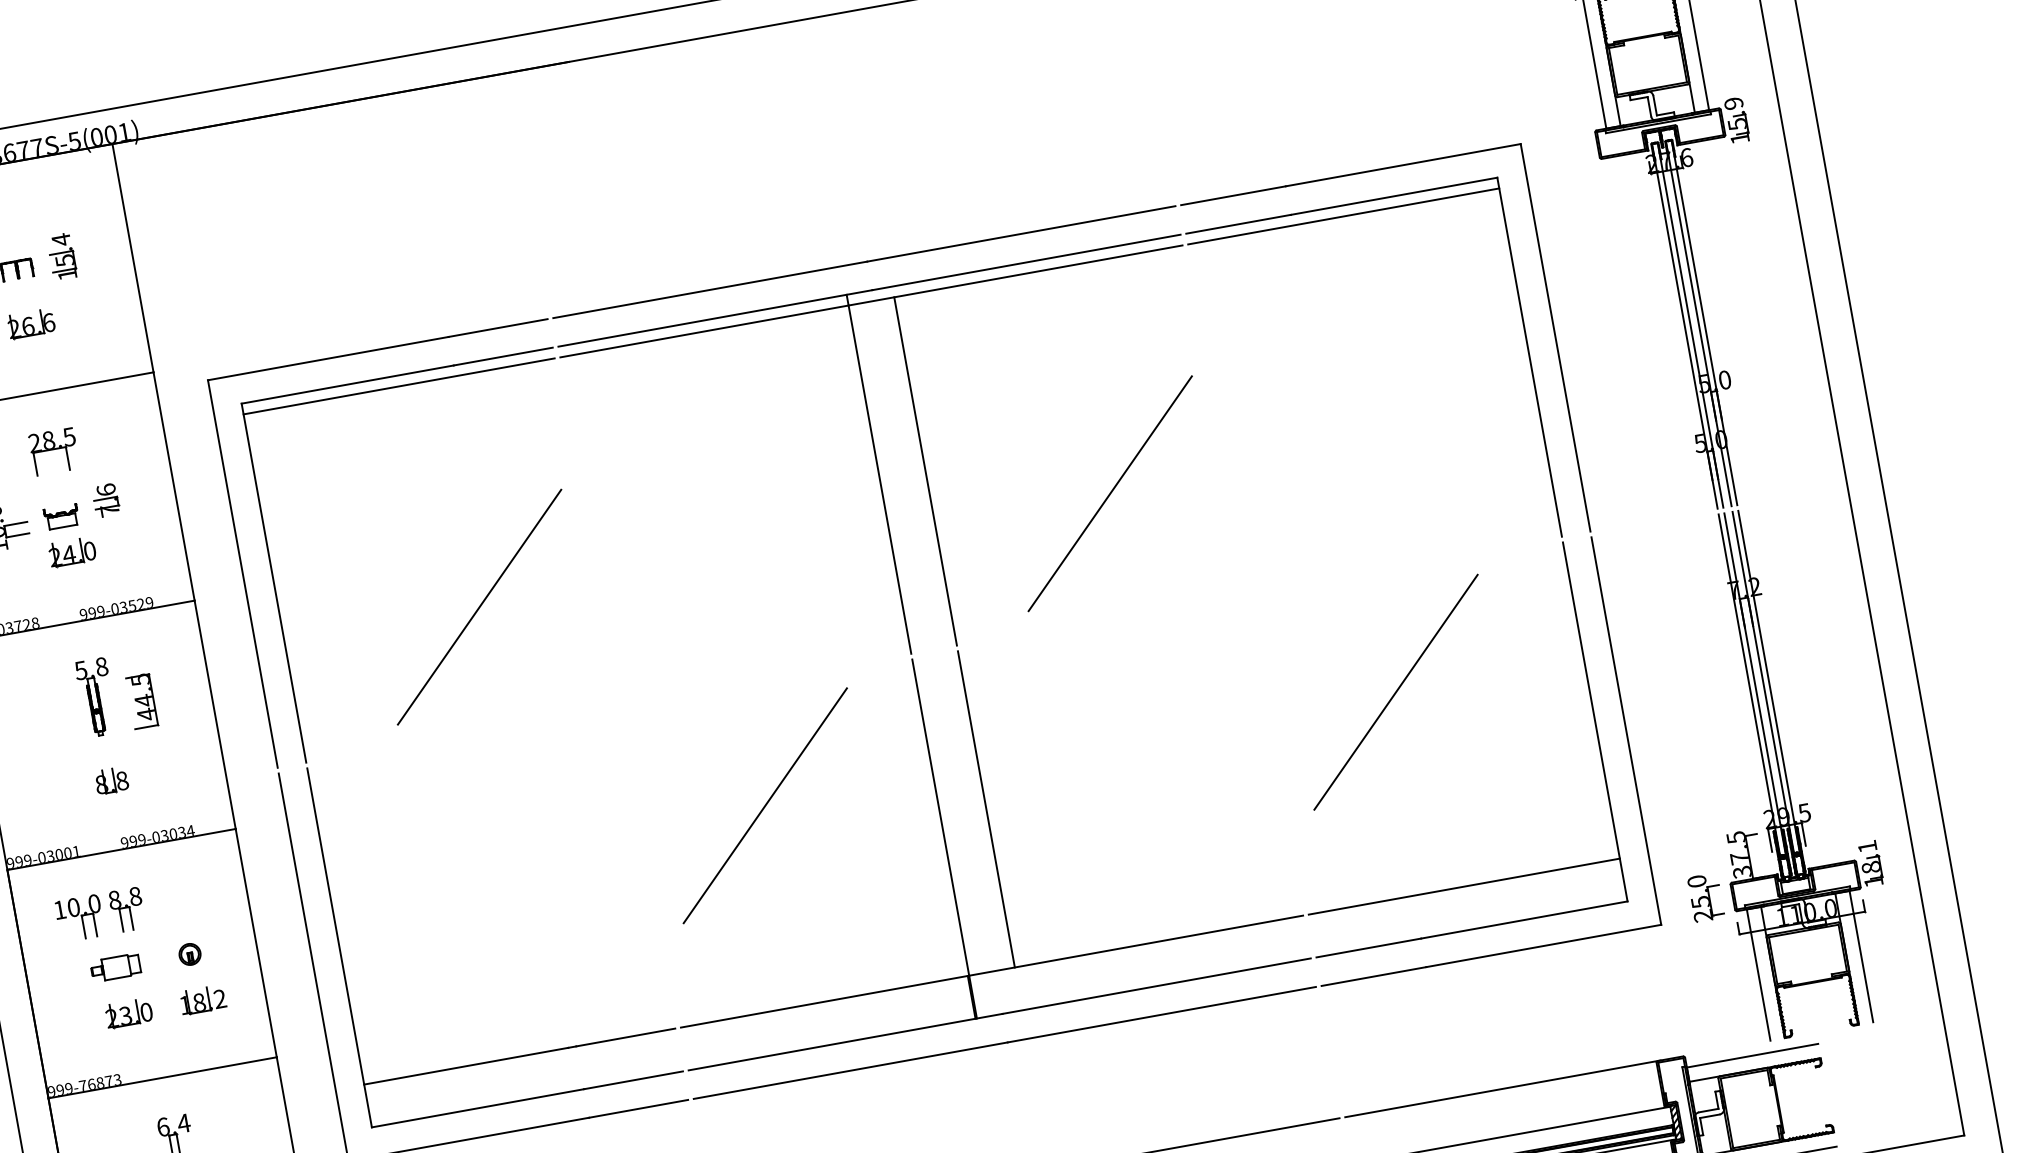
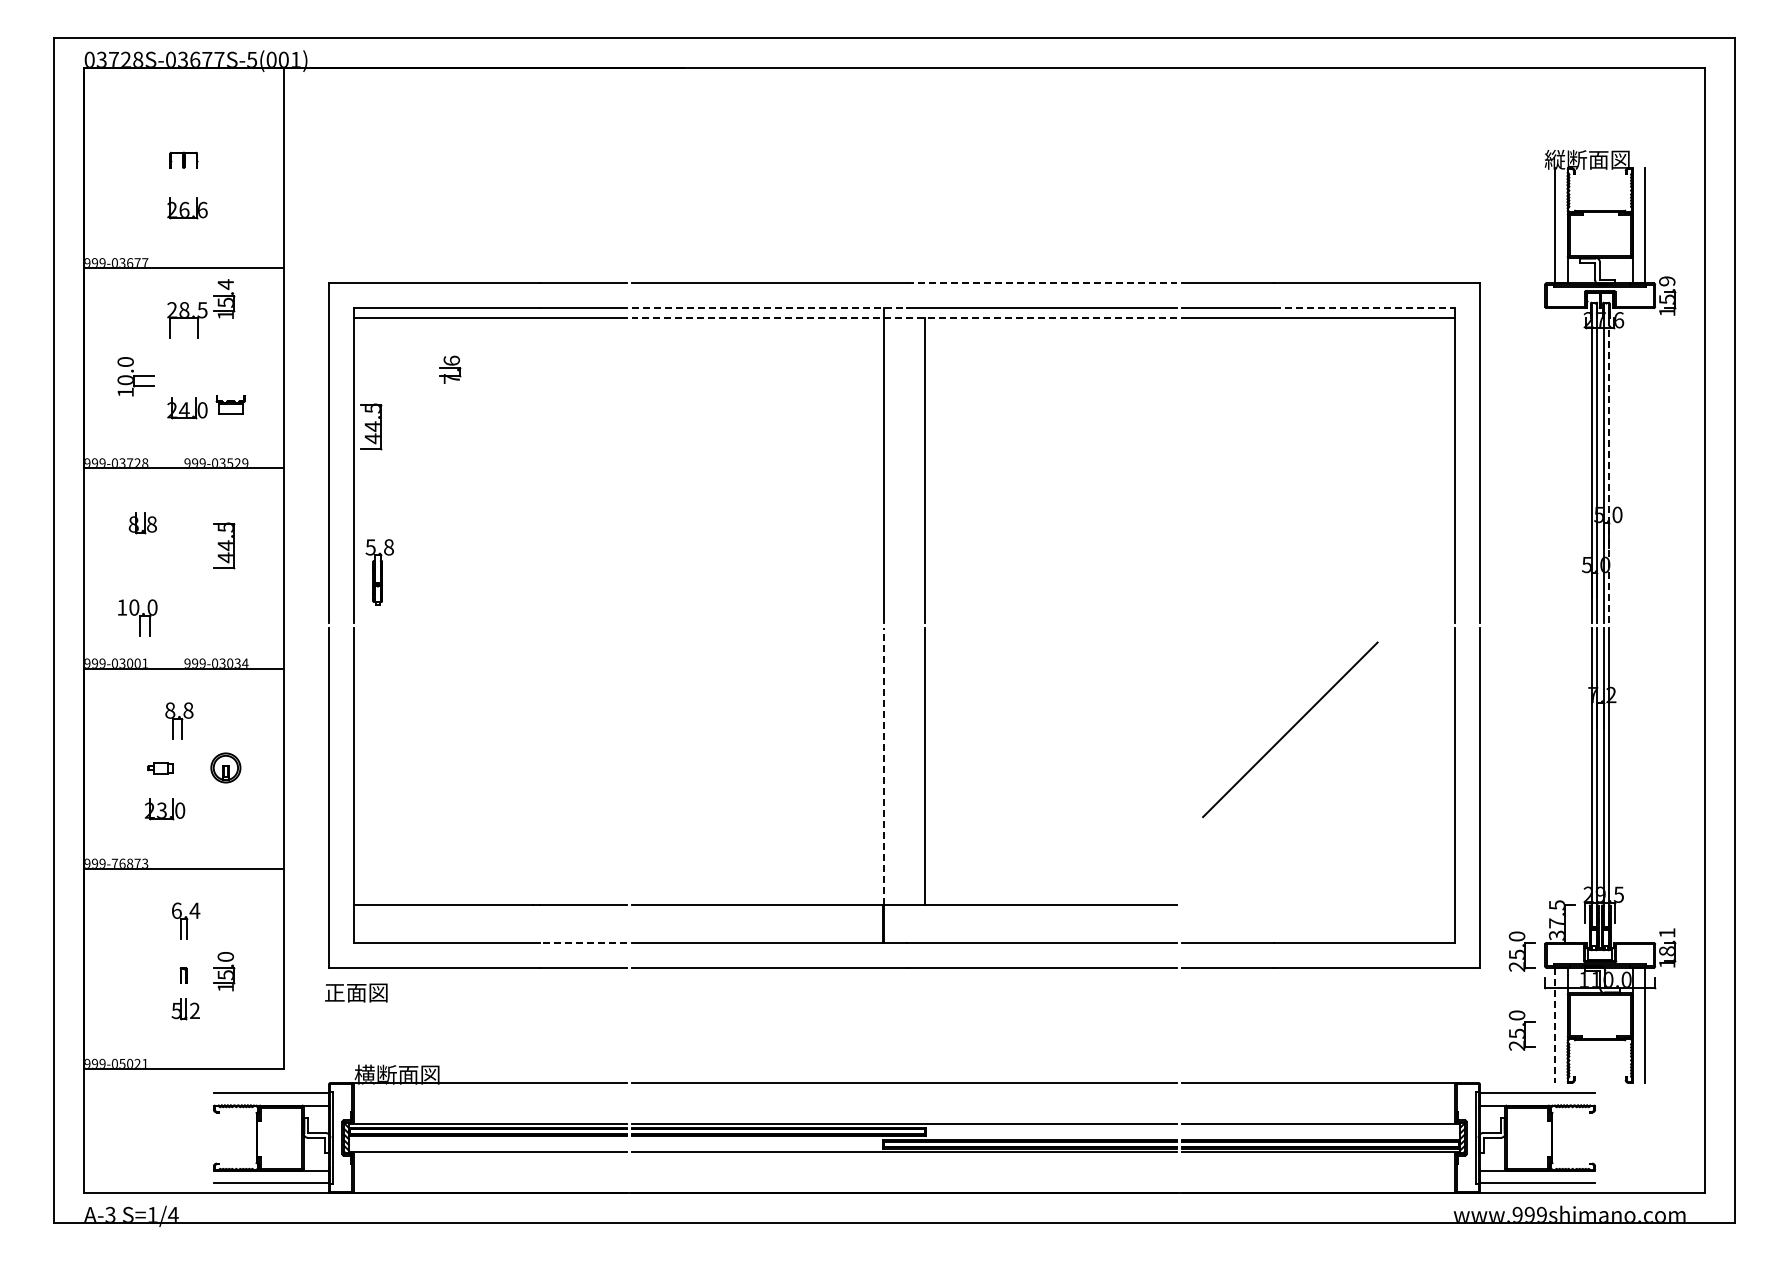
line: (1395, 196) -> (1365, 308), solid -> dashed
line: (1021, 234) -> (1042, 283), solid -> dashed
part: (62, 256) -> (224, 298), moved
line: (871, 301) -> (904, 317), solid -> dashed
line: (715, 318) -> (769, 308), solid -> dashed
line: (1704, 323) -> (1608, 463), solid -> dashed
line: (1109, 493) -> (1077, 517), removed
part: (106, 500) -> (450, 369), moved
part: (61, 516) -> (230, 404), moved
part: (285, 534) -> (371, 426), added
line: (479, 607) -> (524, 517), removed
part: (96, 697) -> (379, 572), moved
part: (111, 781) -> (142, 523), moved
line: (765, 805) -> (737, 729), removed
line: (940, 817) -> (884, 766), solid -> dashed
line: (1464, 886) -> (1318, 905), removed
part: (79, 918) -> (137, 617), moved
part: (189, 954) -> (225, 768), size x1.6
part: (115, 968) -> (160, 768), size x0.6
line: (1759, 975) -> (1555, 1025), solid -> dashed
part: (1721, 987) -> (1521, 1030), added
part: (202, 1000) -> (229, 809), removed
line: (632, 1080) -> (582, 942), solid -> dashed

